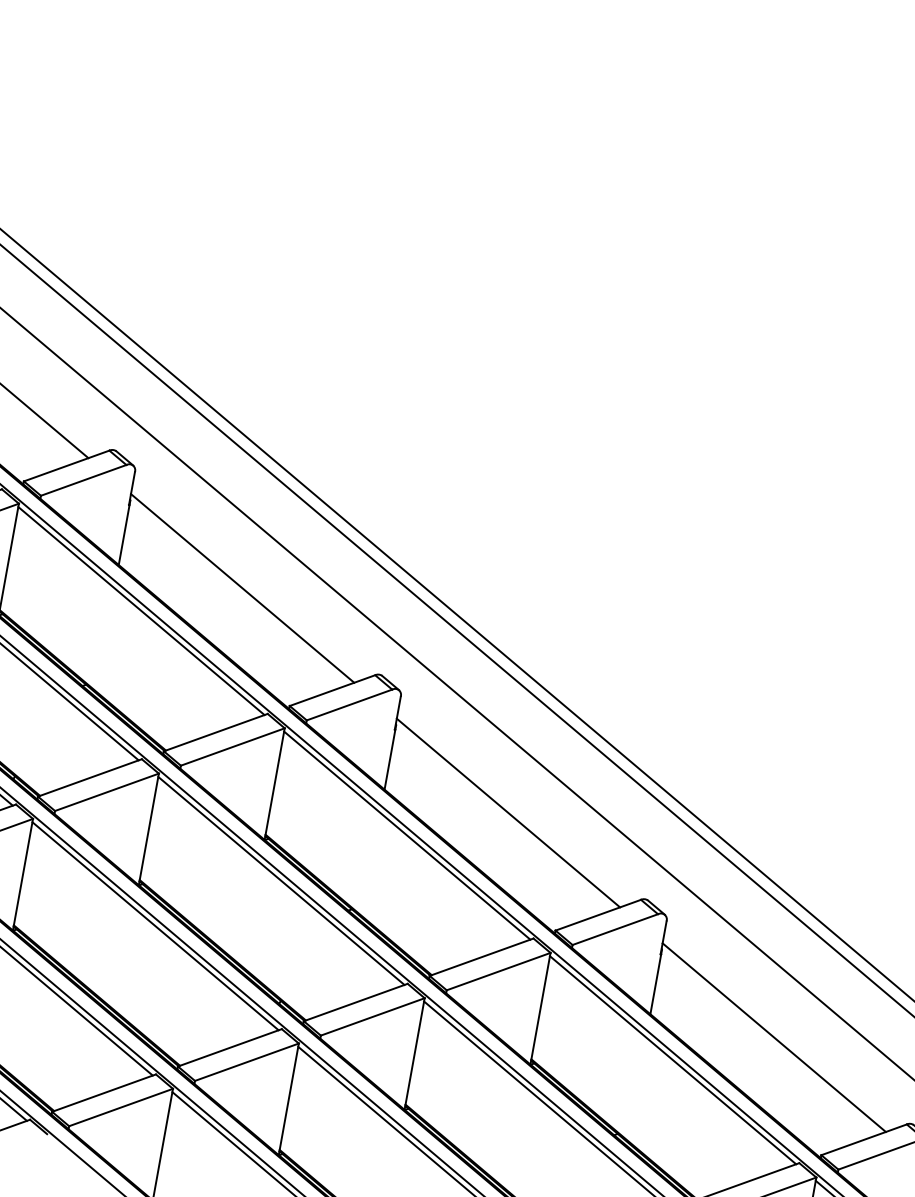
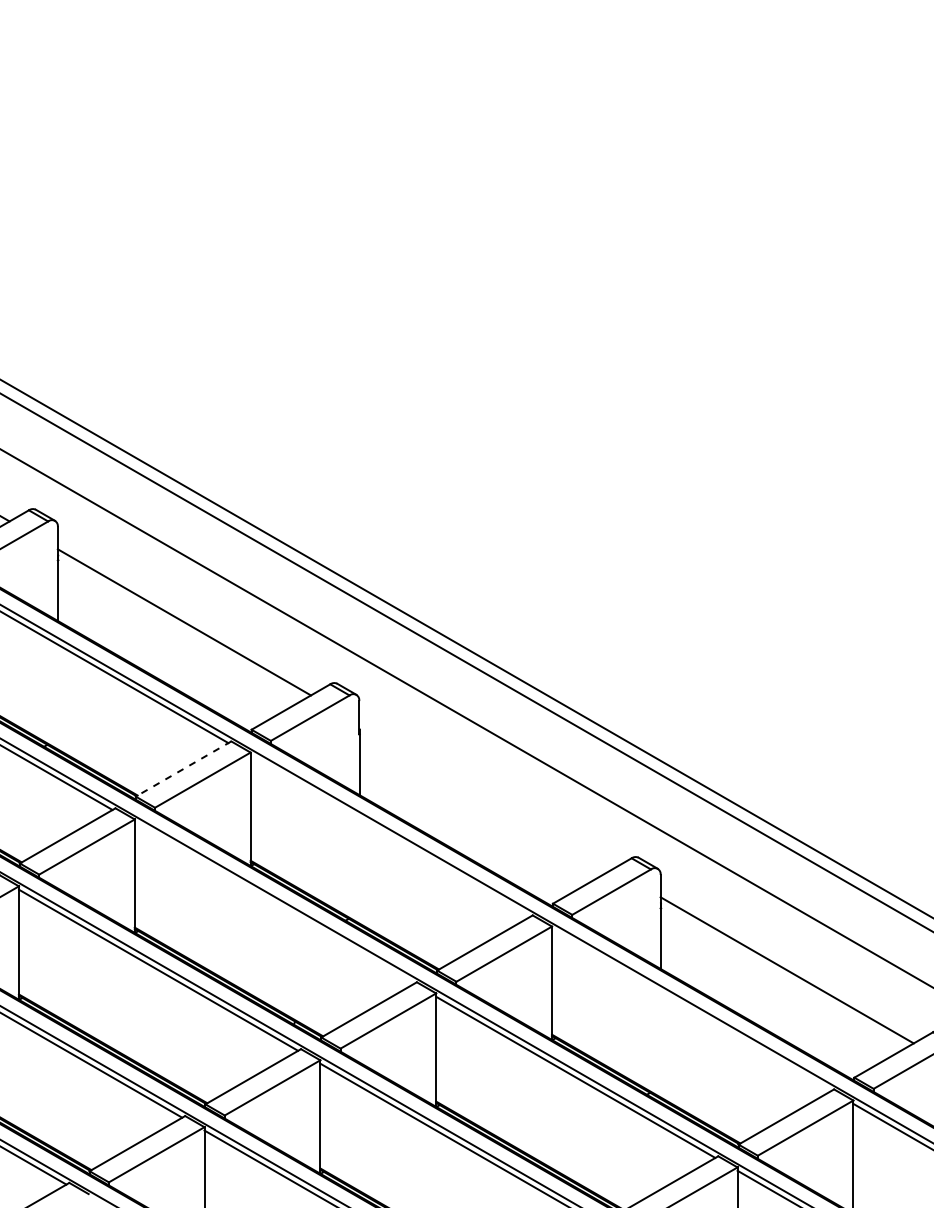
line: (215, 733) -> (183, 769), solid -> dashed
line: (508, 813) -> (485, 796), removed
line: (406, 835) -> (389, 836), removed
line: (280, 879) -> (273, 902), removed
line: (672, 1060) -> (691, 1010), removed

